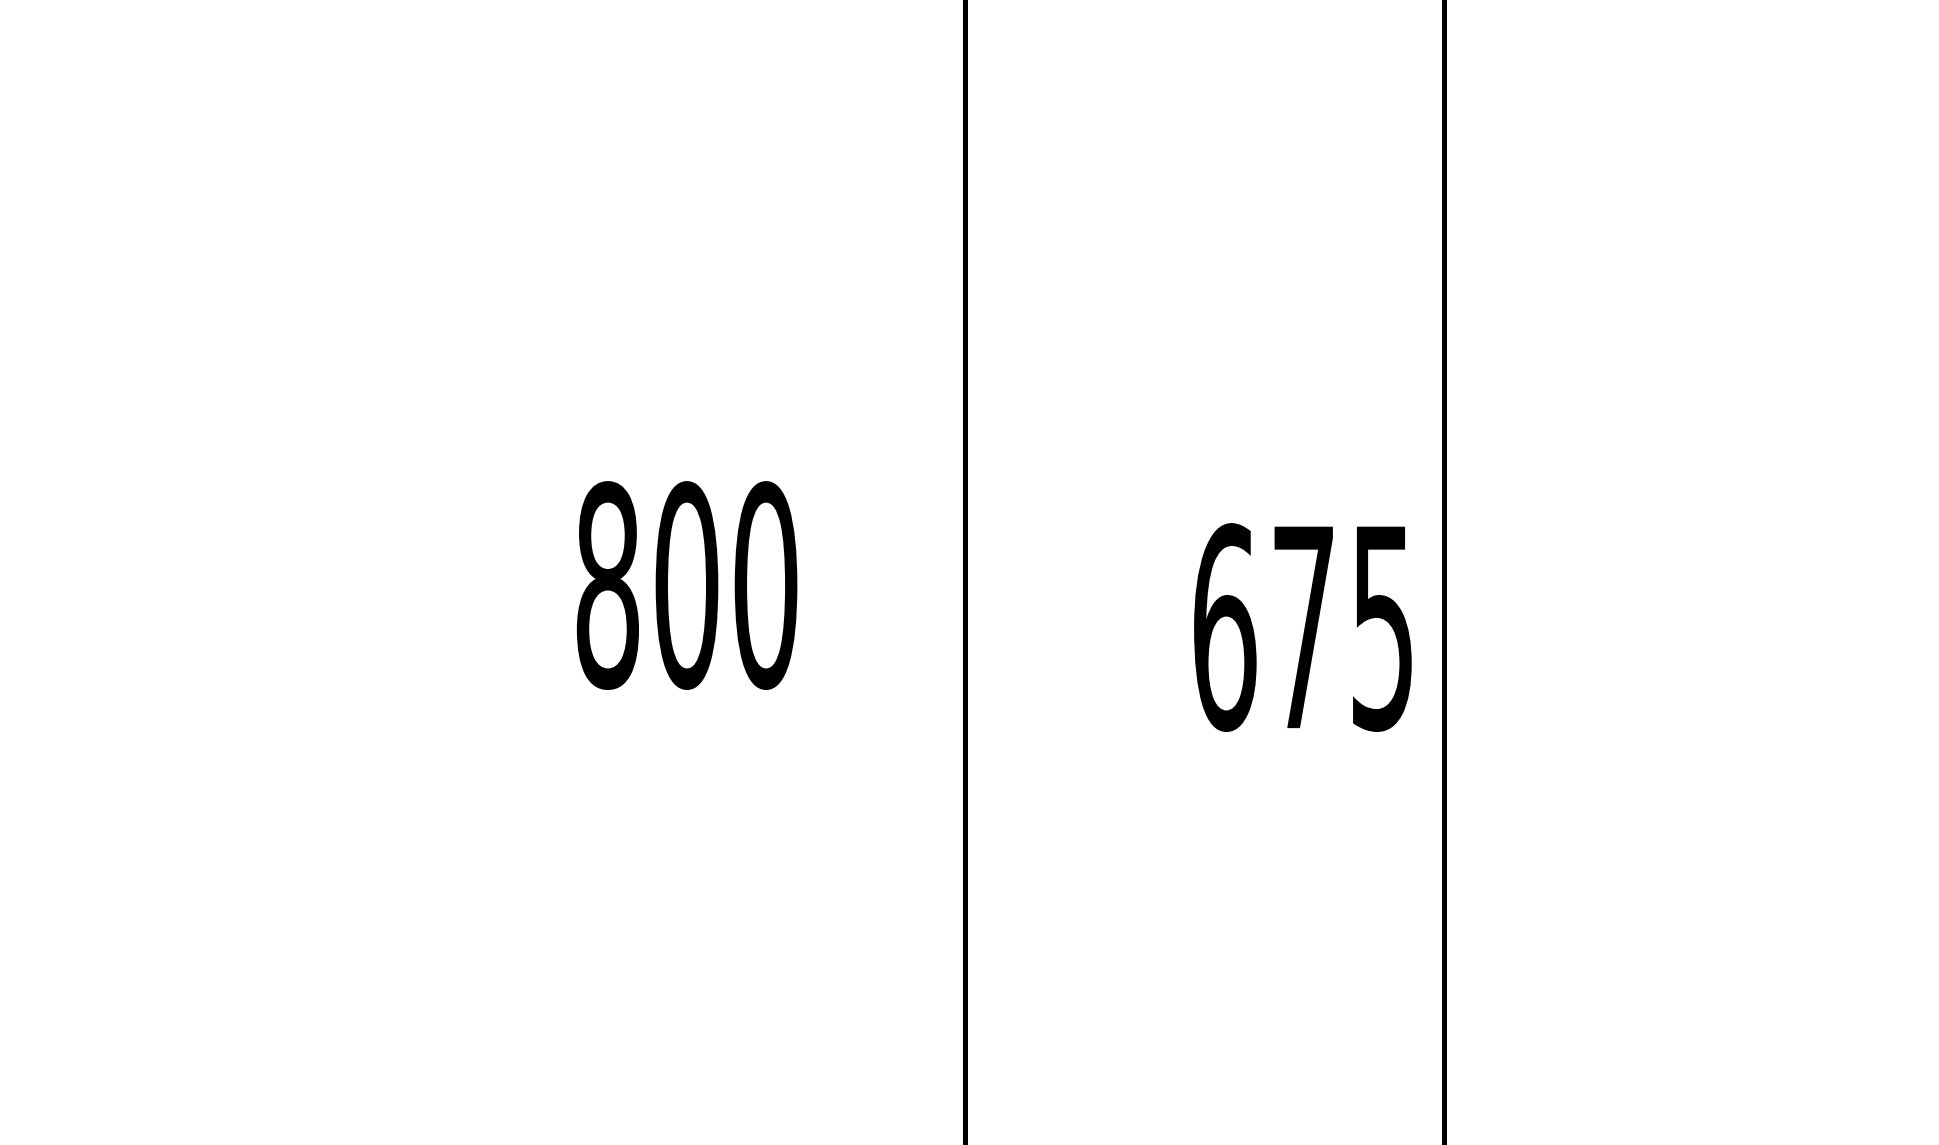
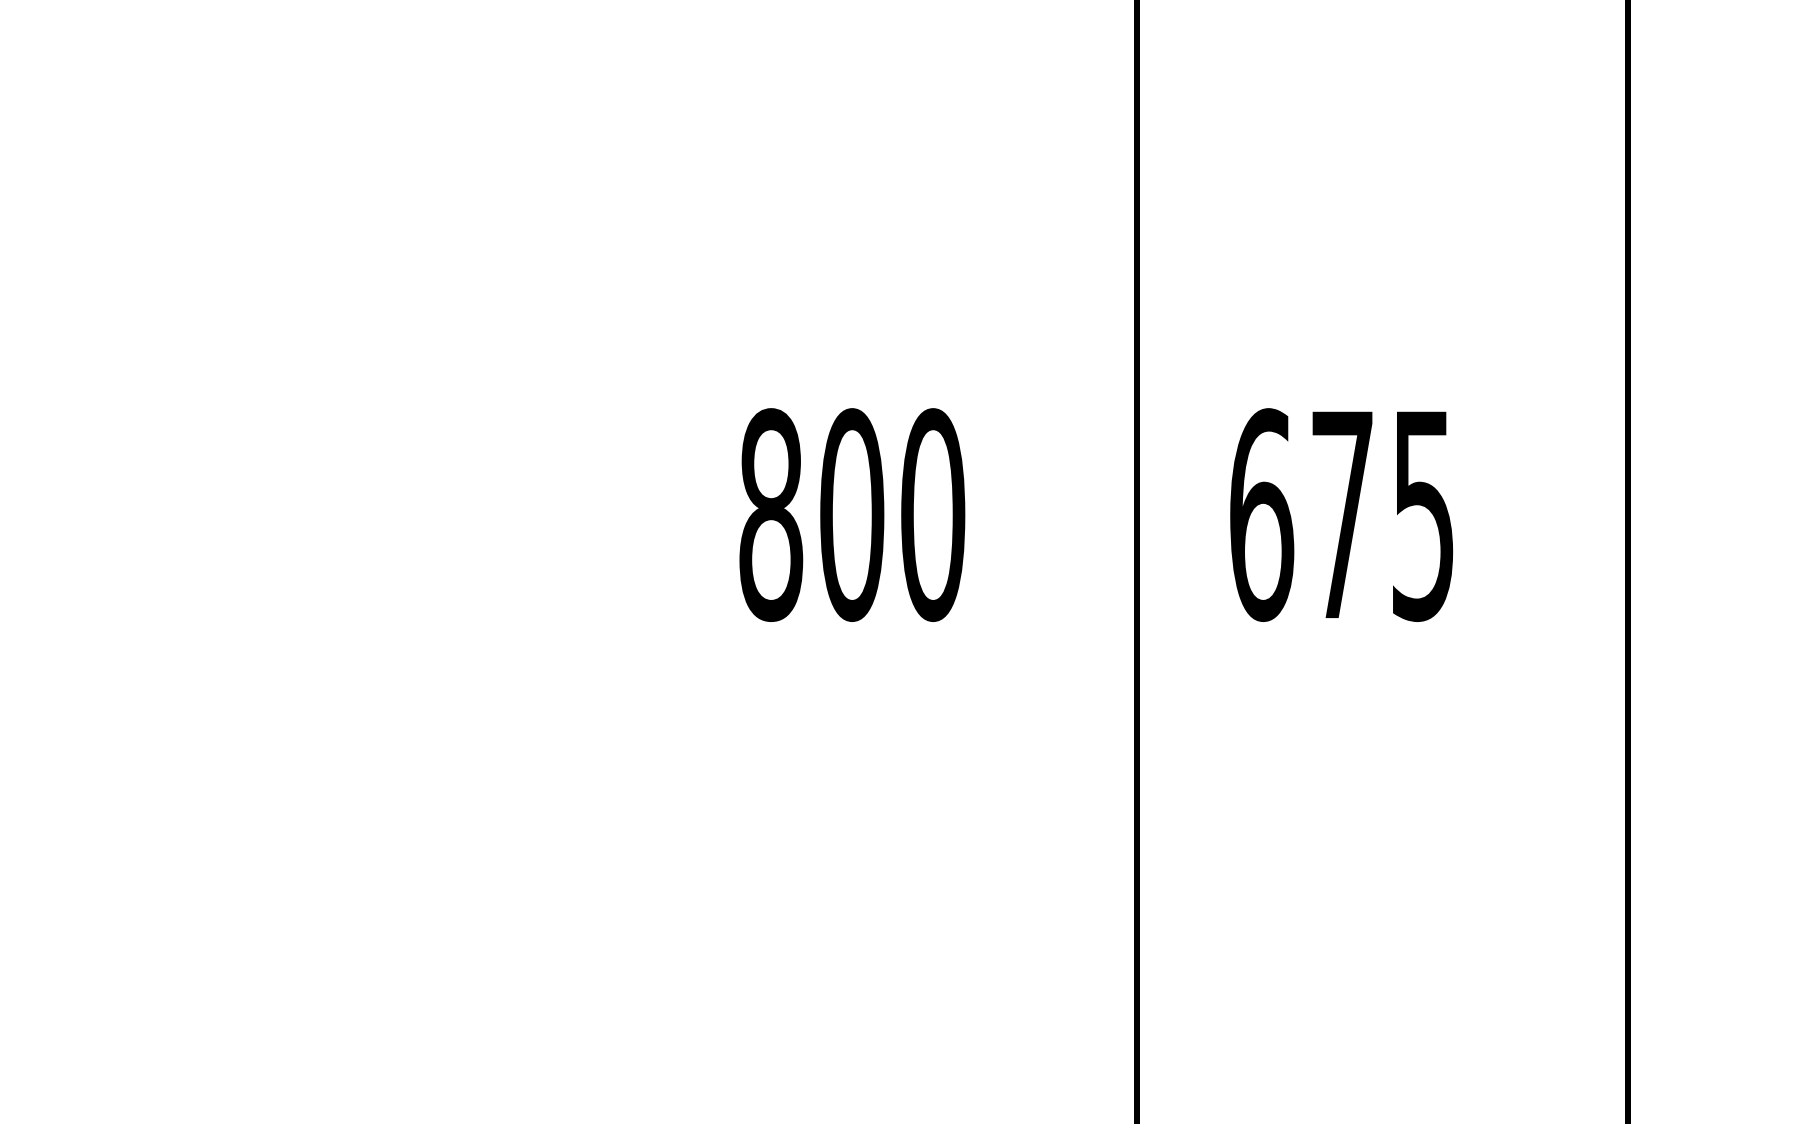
text: (1302, 627) -> (1341, 515), moved

